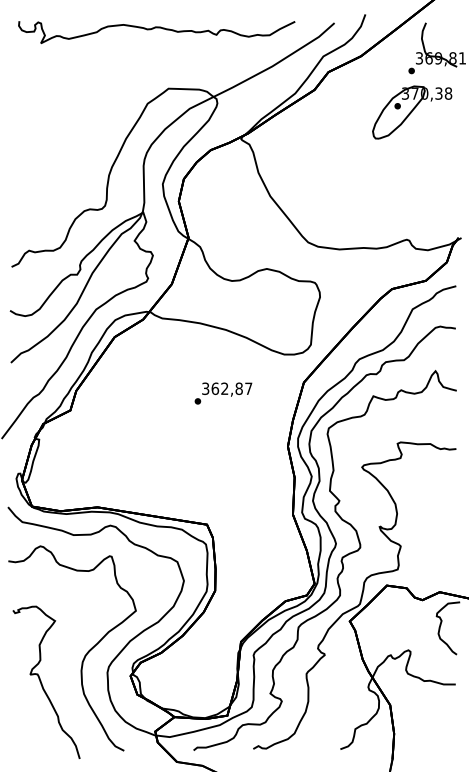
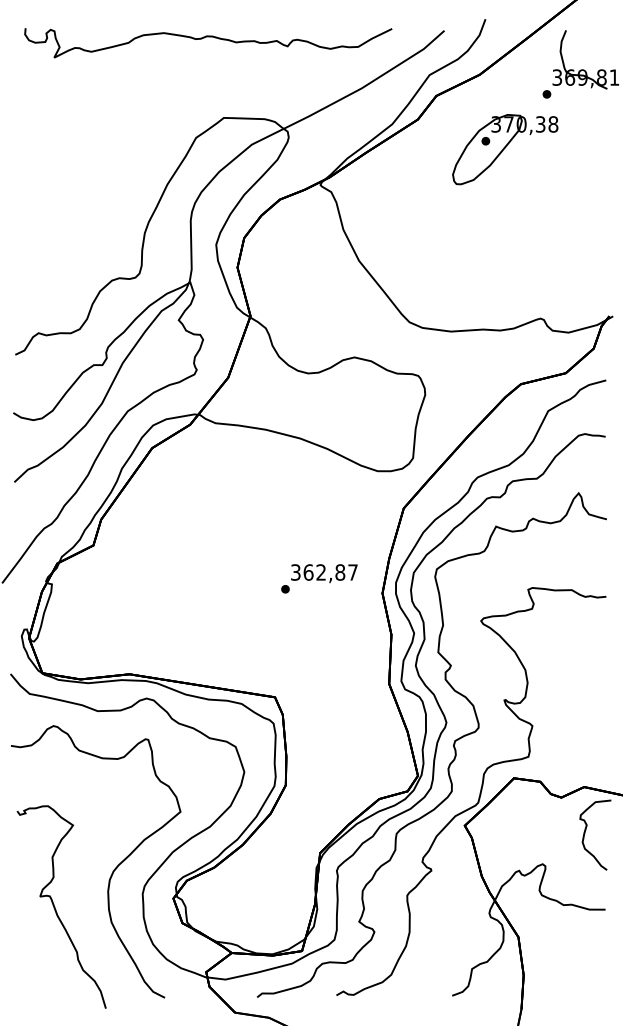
part: (412, 112) -> (505, 149), moved
text: (223, 393) -> (319, 578), moved

